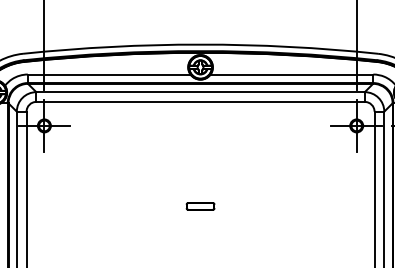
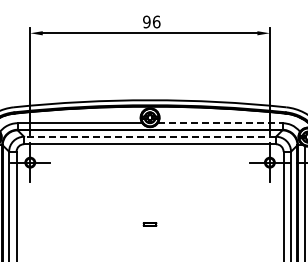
line: (292, 74) -> (220, 123), solid -> dashed
line: (201, 91) -> (150, 136), solid -> dashed
part: (199, 206) -> (149, 224), size x0.6

